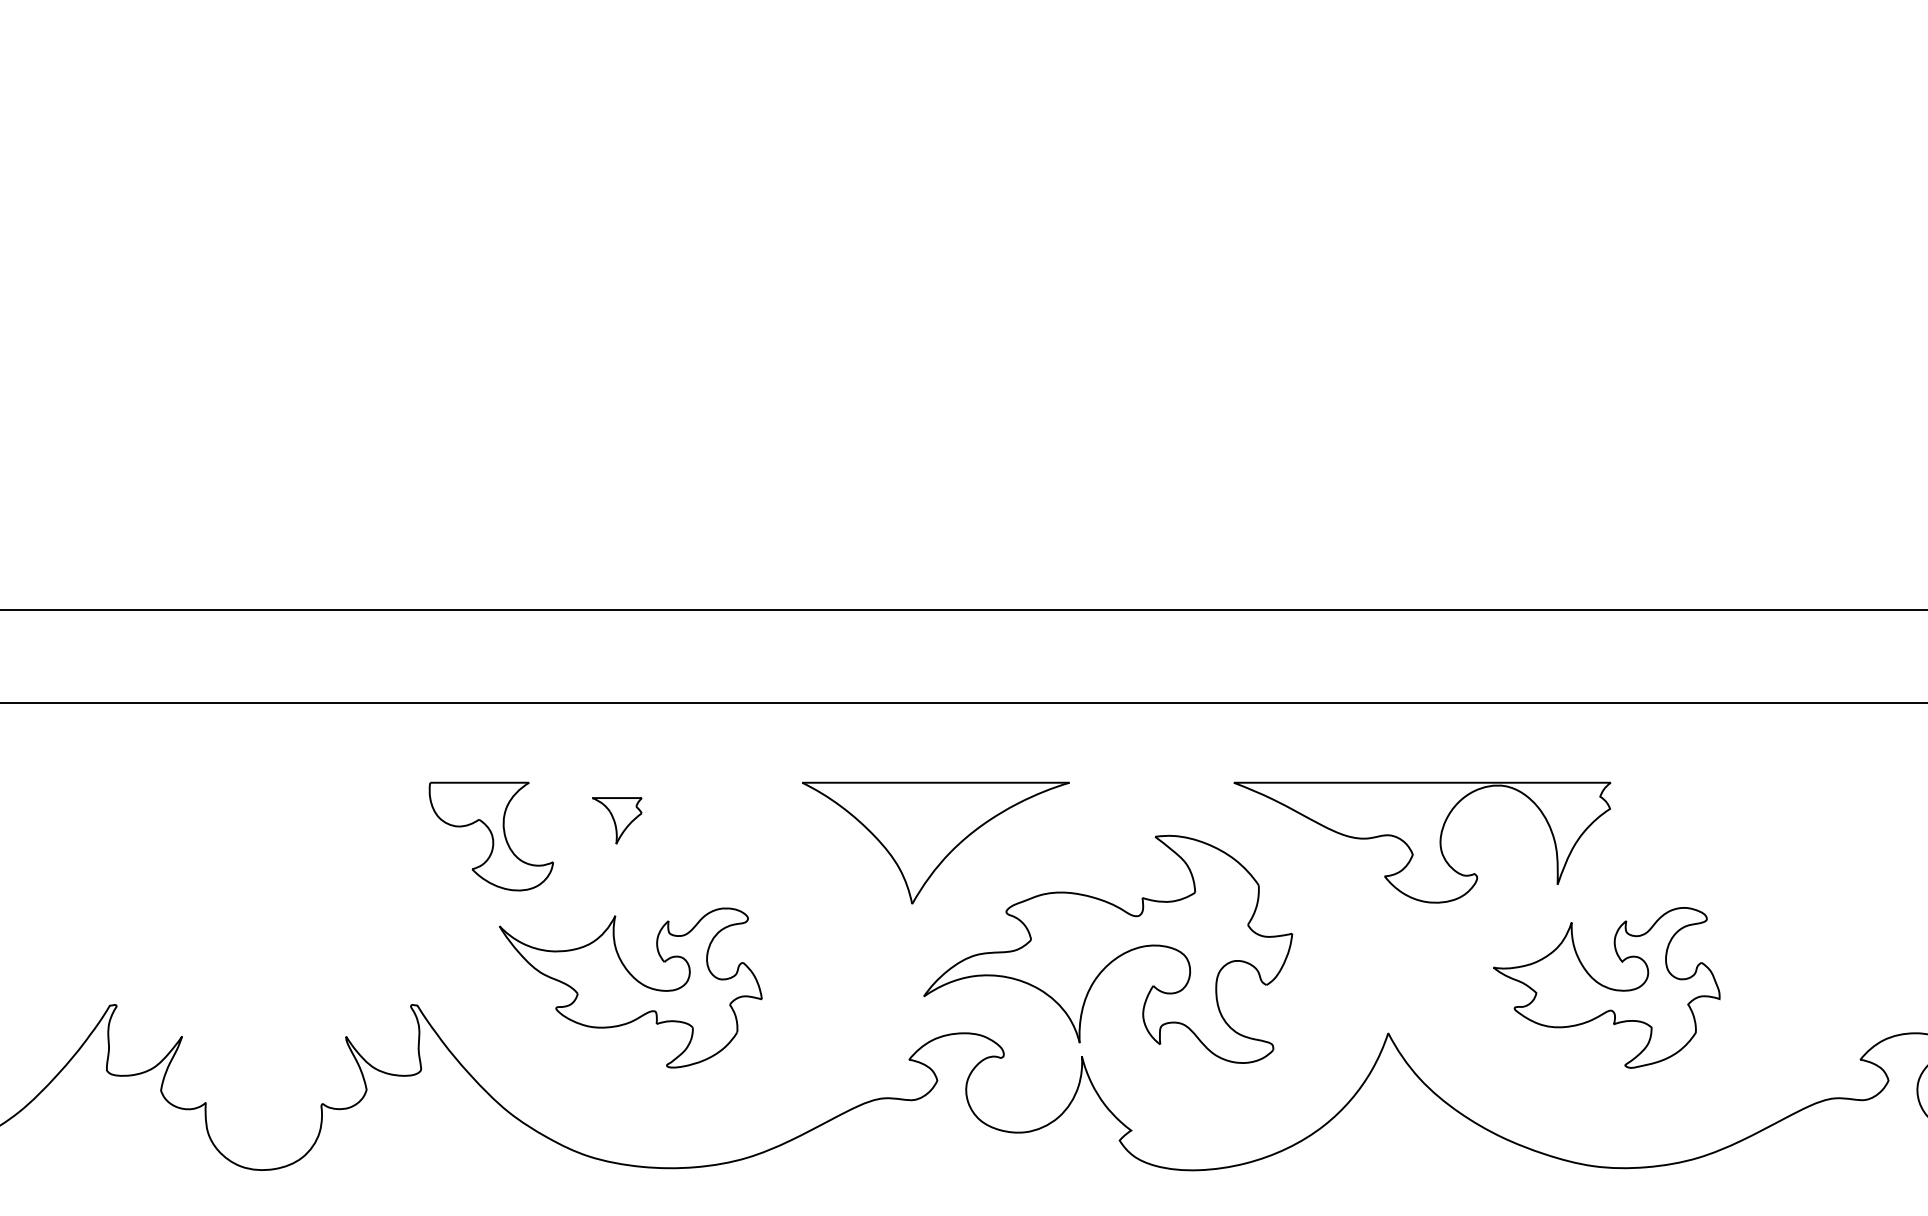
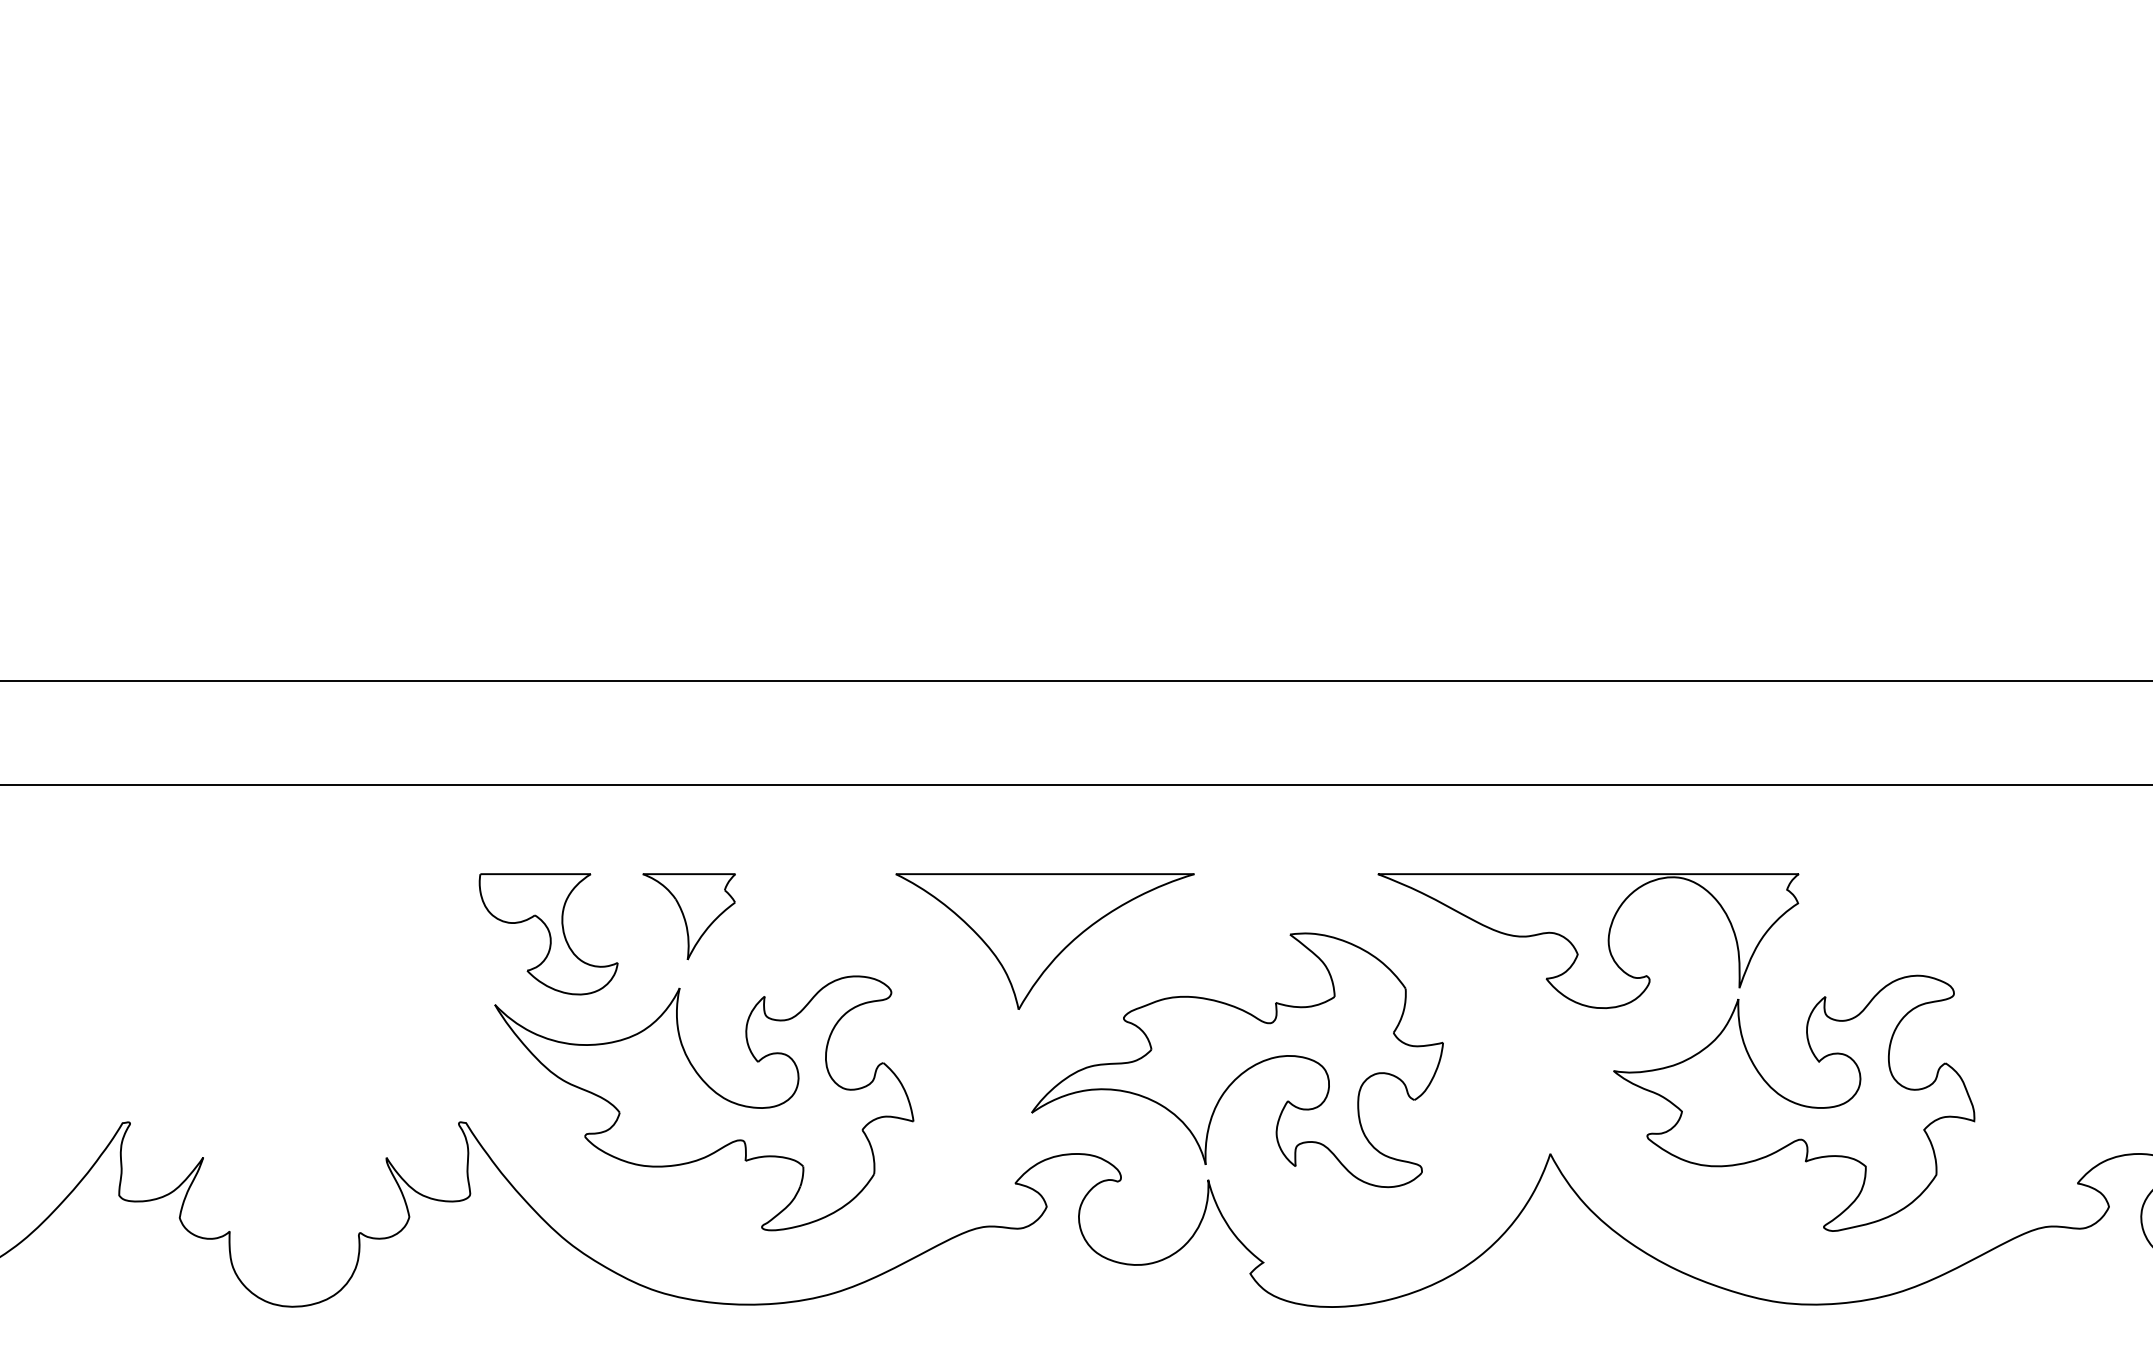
part: (616, 820) -> (688, 916), size x1.67
part: (1606, 987) -> (1794, 1102), size x1.43
part: (630, 988) -> (704, 1103), size x1.43

